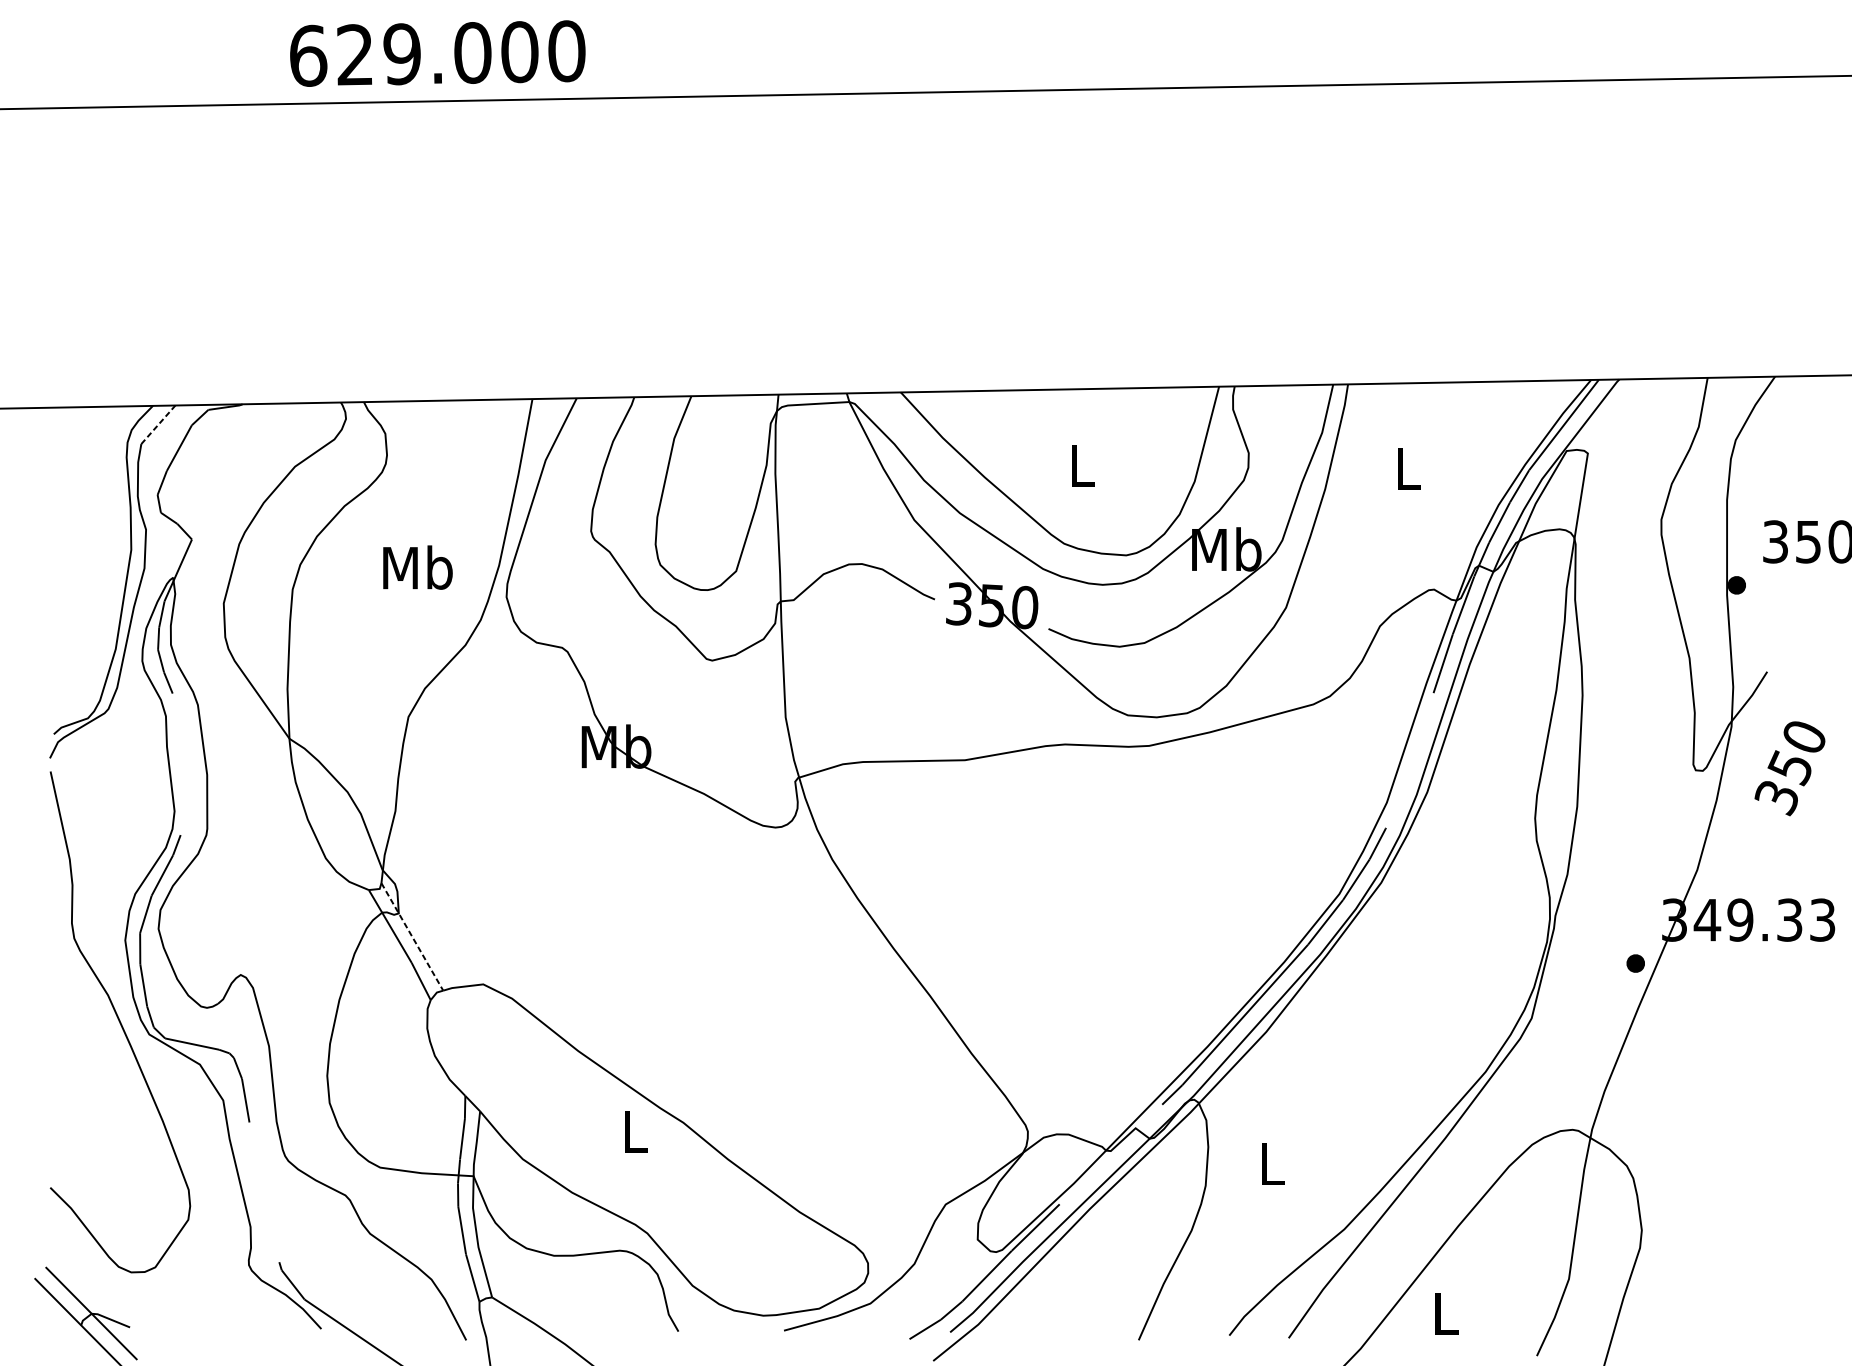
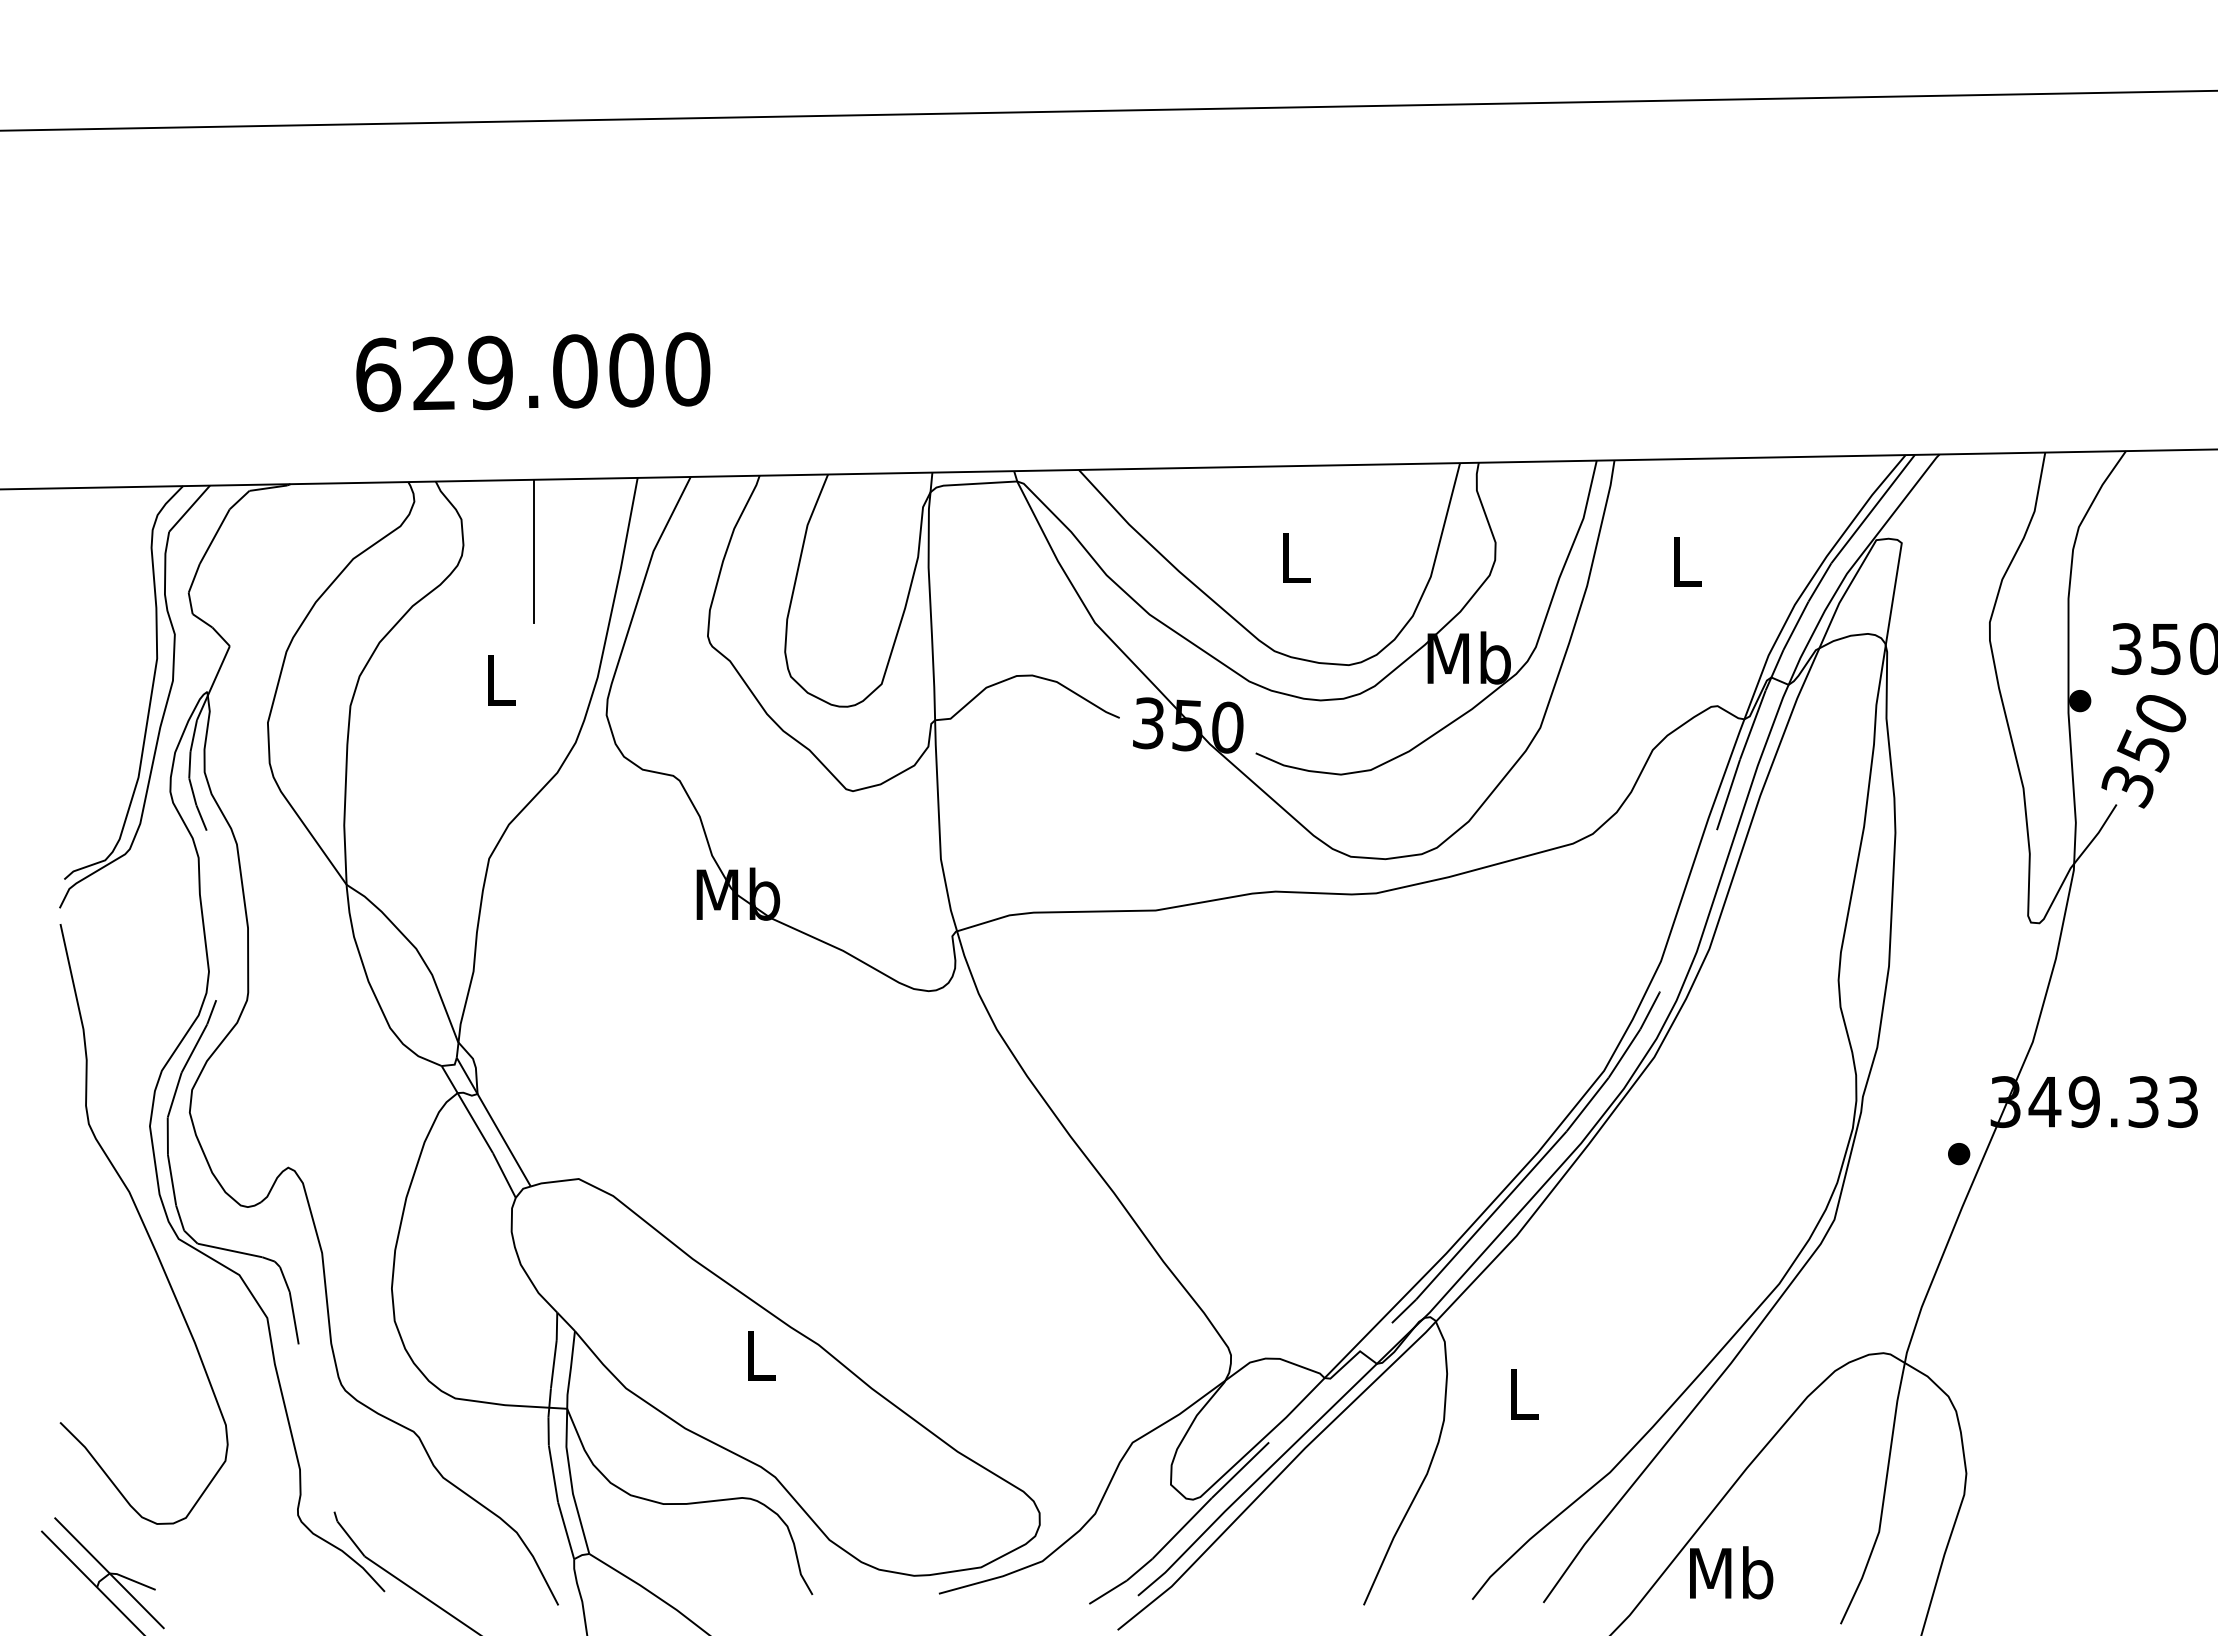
text: (438, 53) -> (533, 372), moved
line: (158, 424) -> (189, 508), dashed -> solid
line: (446, 460) -> (534, 551), added
text: (417, 567) -> (500, 679), Mb -> L
text: (1789, 768) -> (2143, 751), moved
line: (412, 936) -> (493, 1121), dashed -> solid
text: (1445, 1312) -> (1731, 1572), L -> Mb

